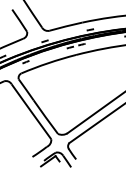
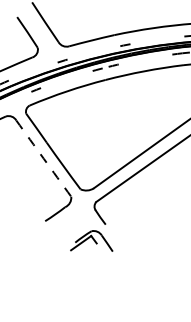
arc: (31, 111) -> (43, 158), solid -> dashed
part: (55, 159) -> (91, 240), moved

